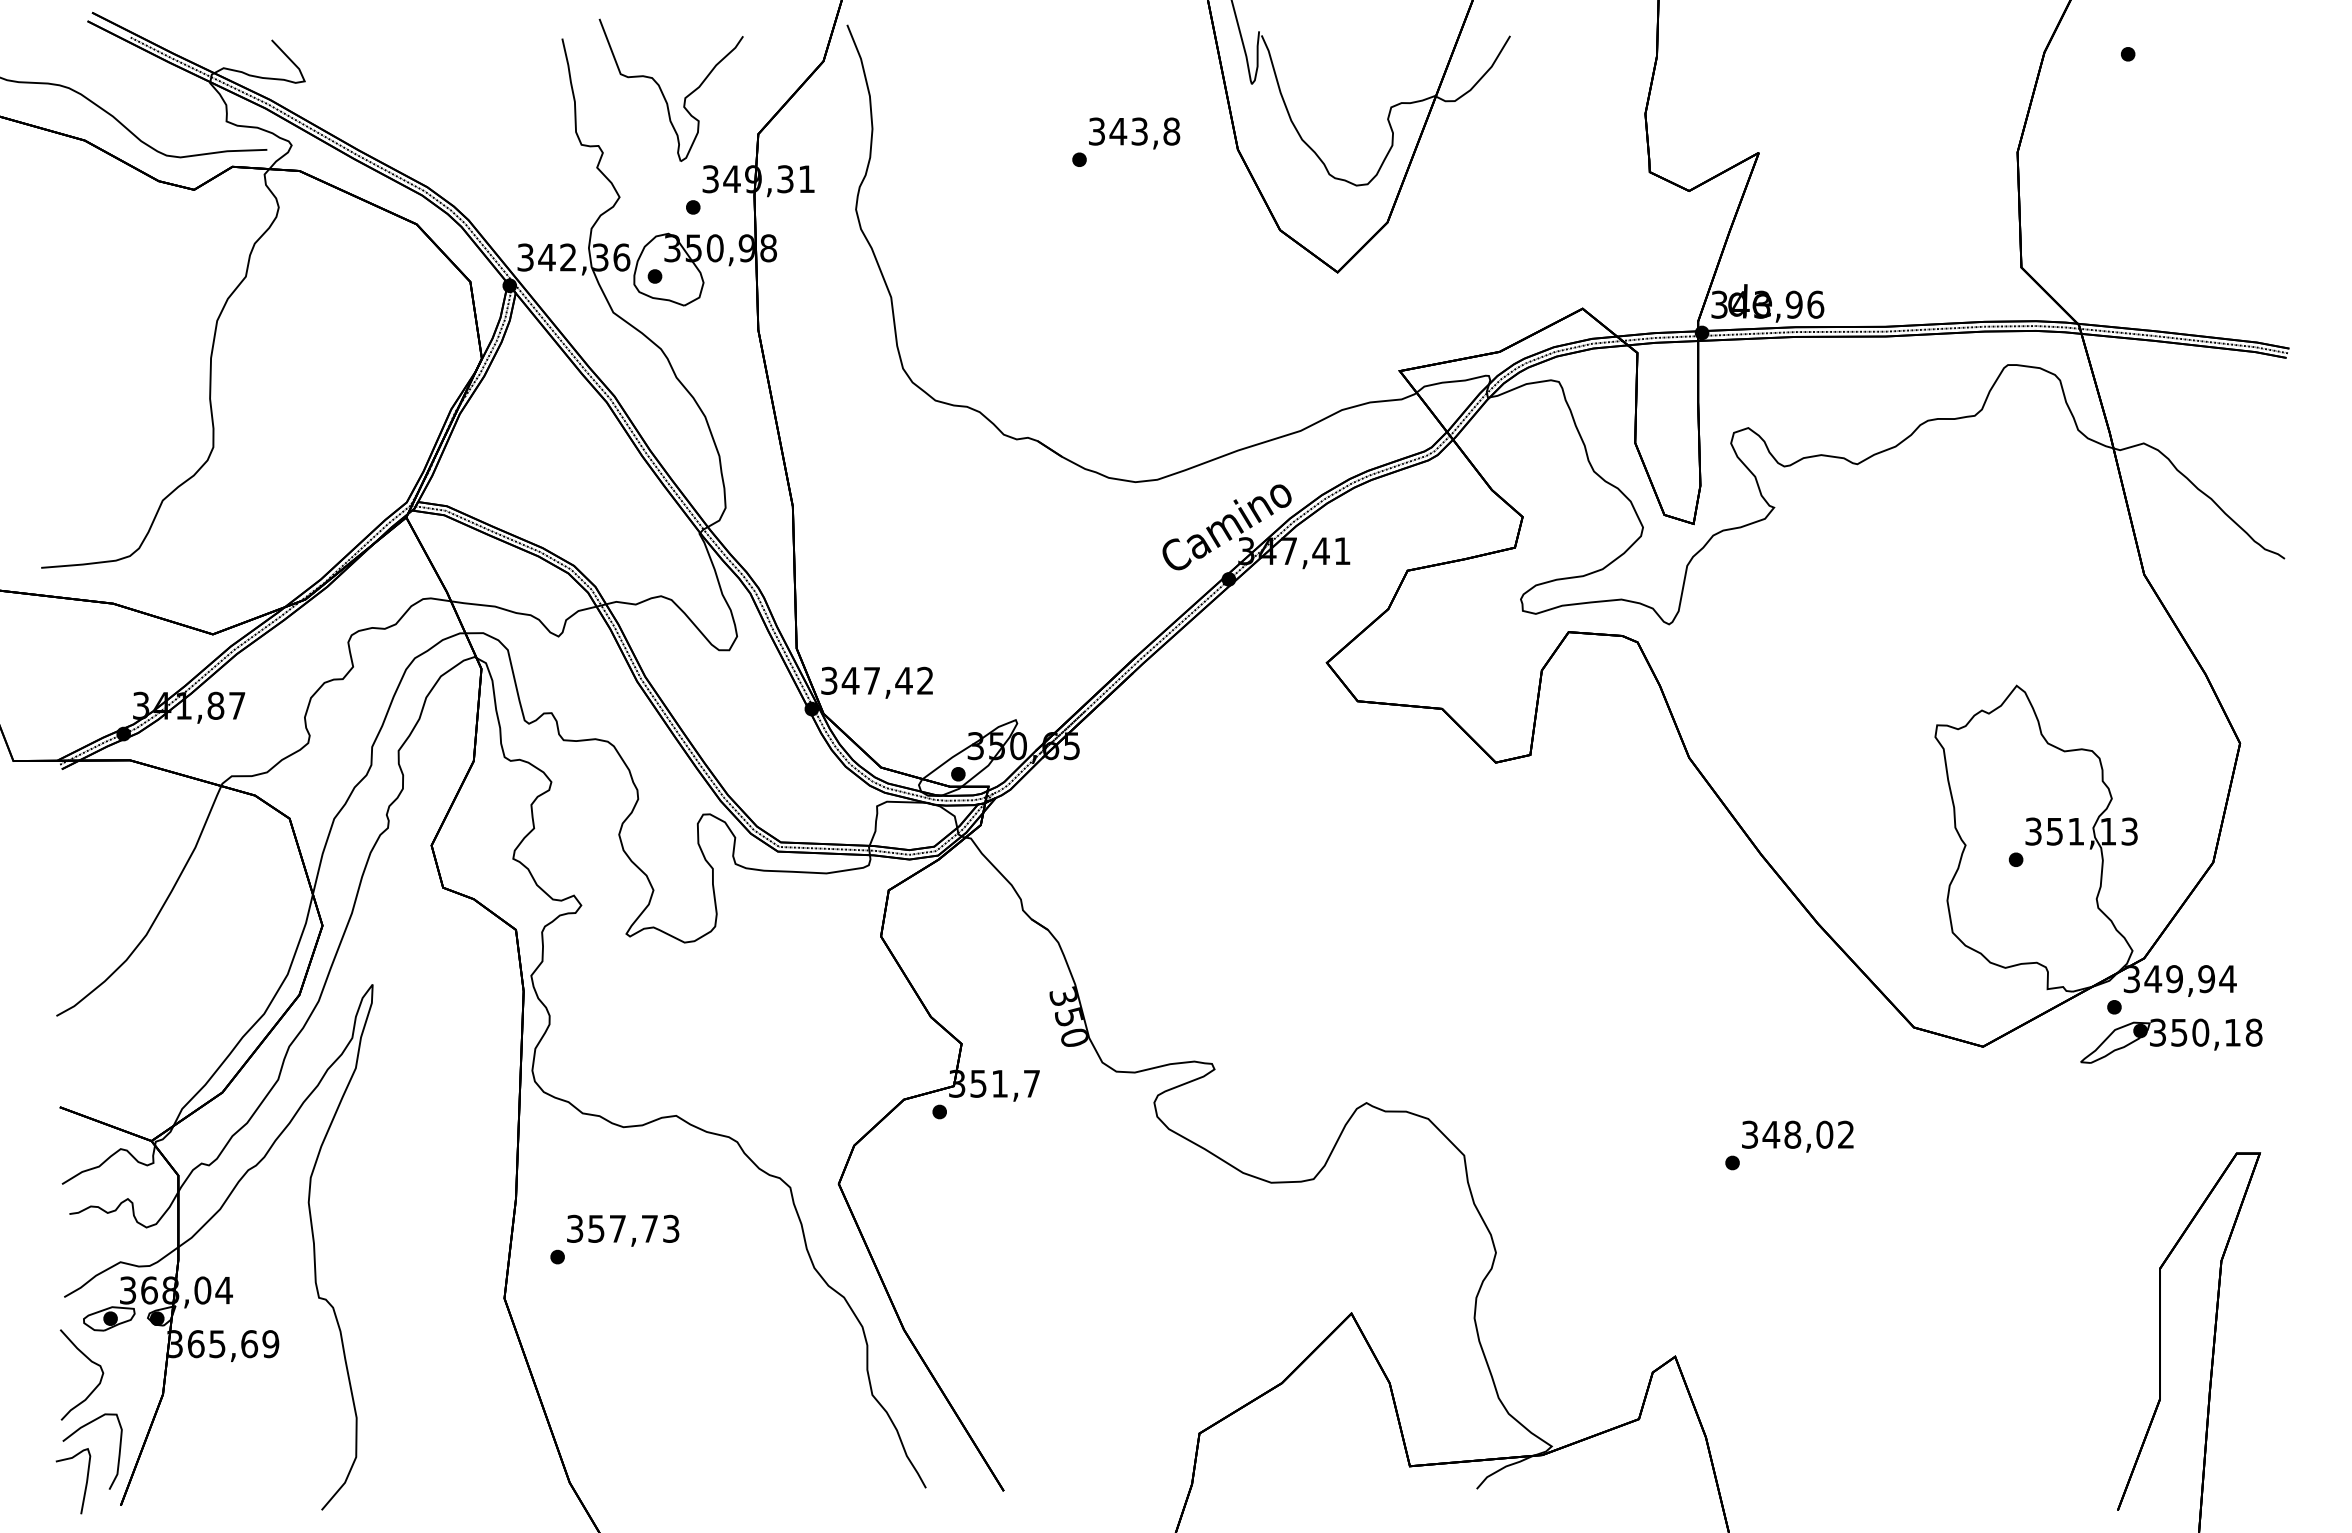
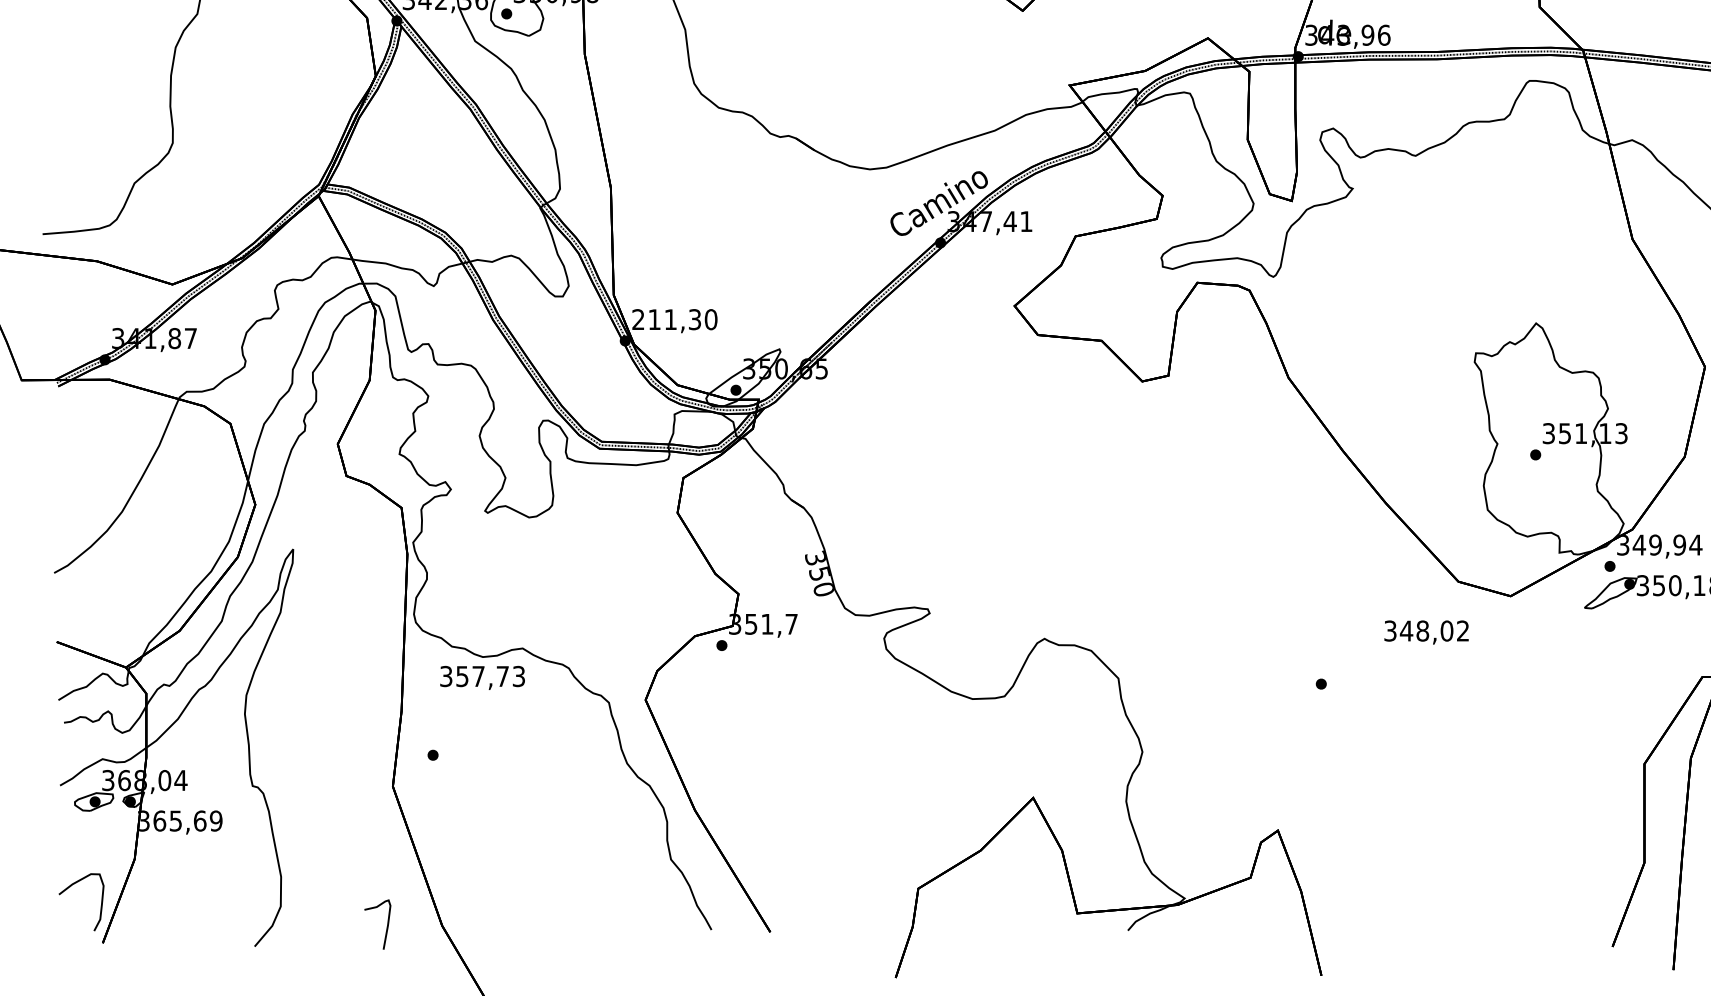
text: (877, 680) -> (674, 319), 347,42 -> 211,30
text: (1797, 1136) -> (1426, 632), moved
text: (623, 1230) -> (482, 677), moved
curve: (91, 1362) -> (80, 834), removed
curve: (85, 1483) -> (386, 926), moved

